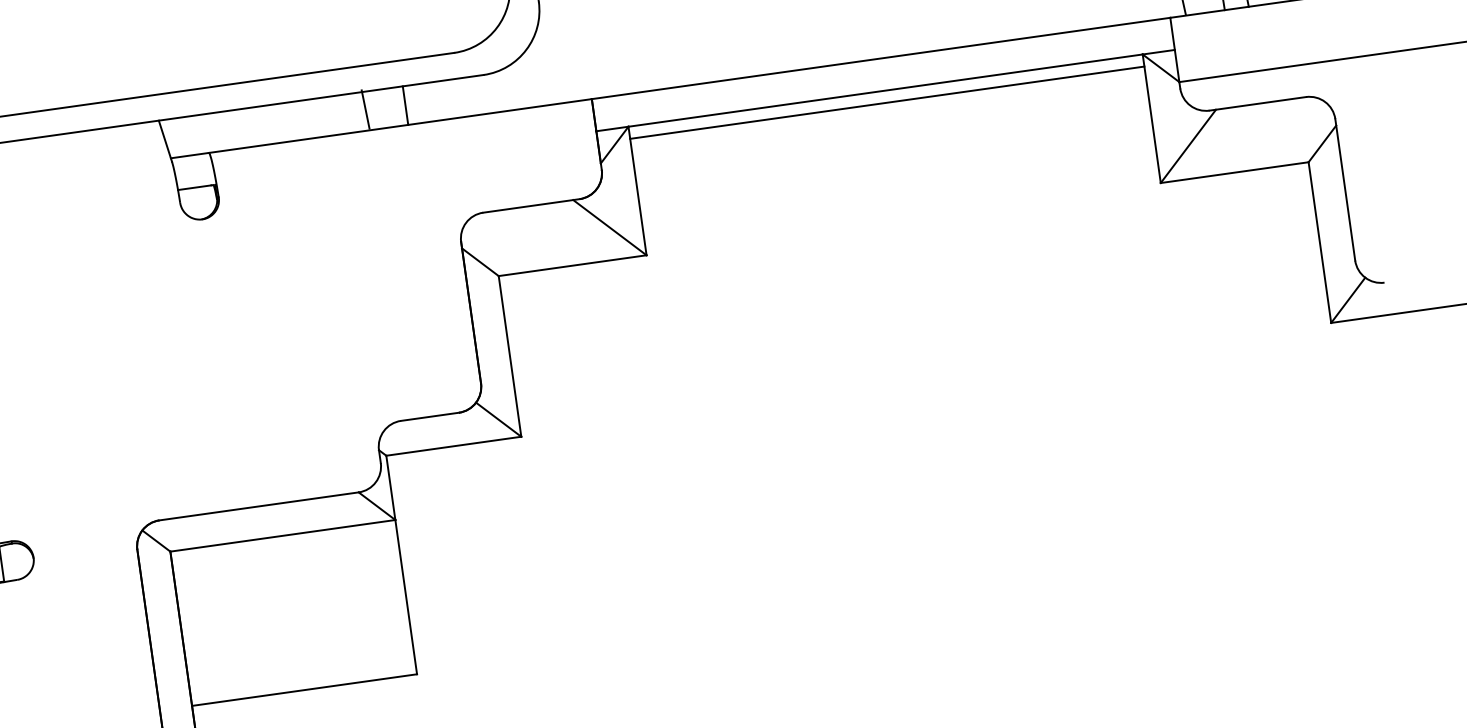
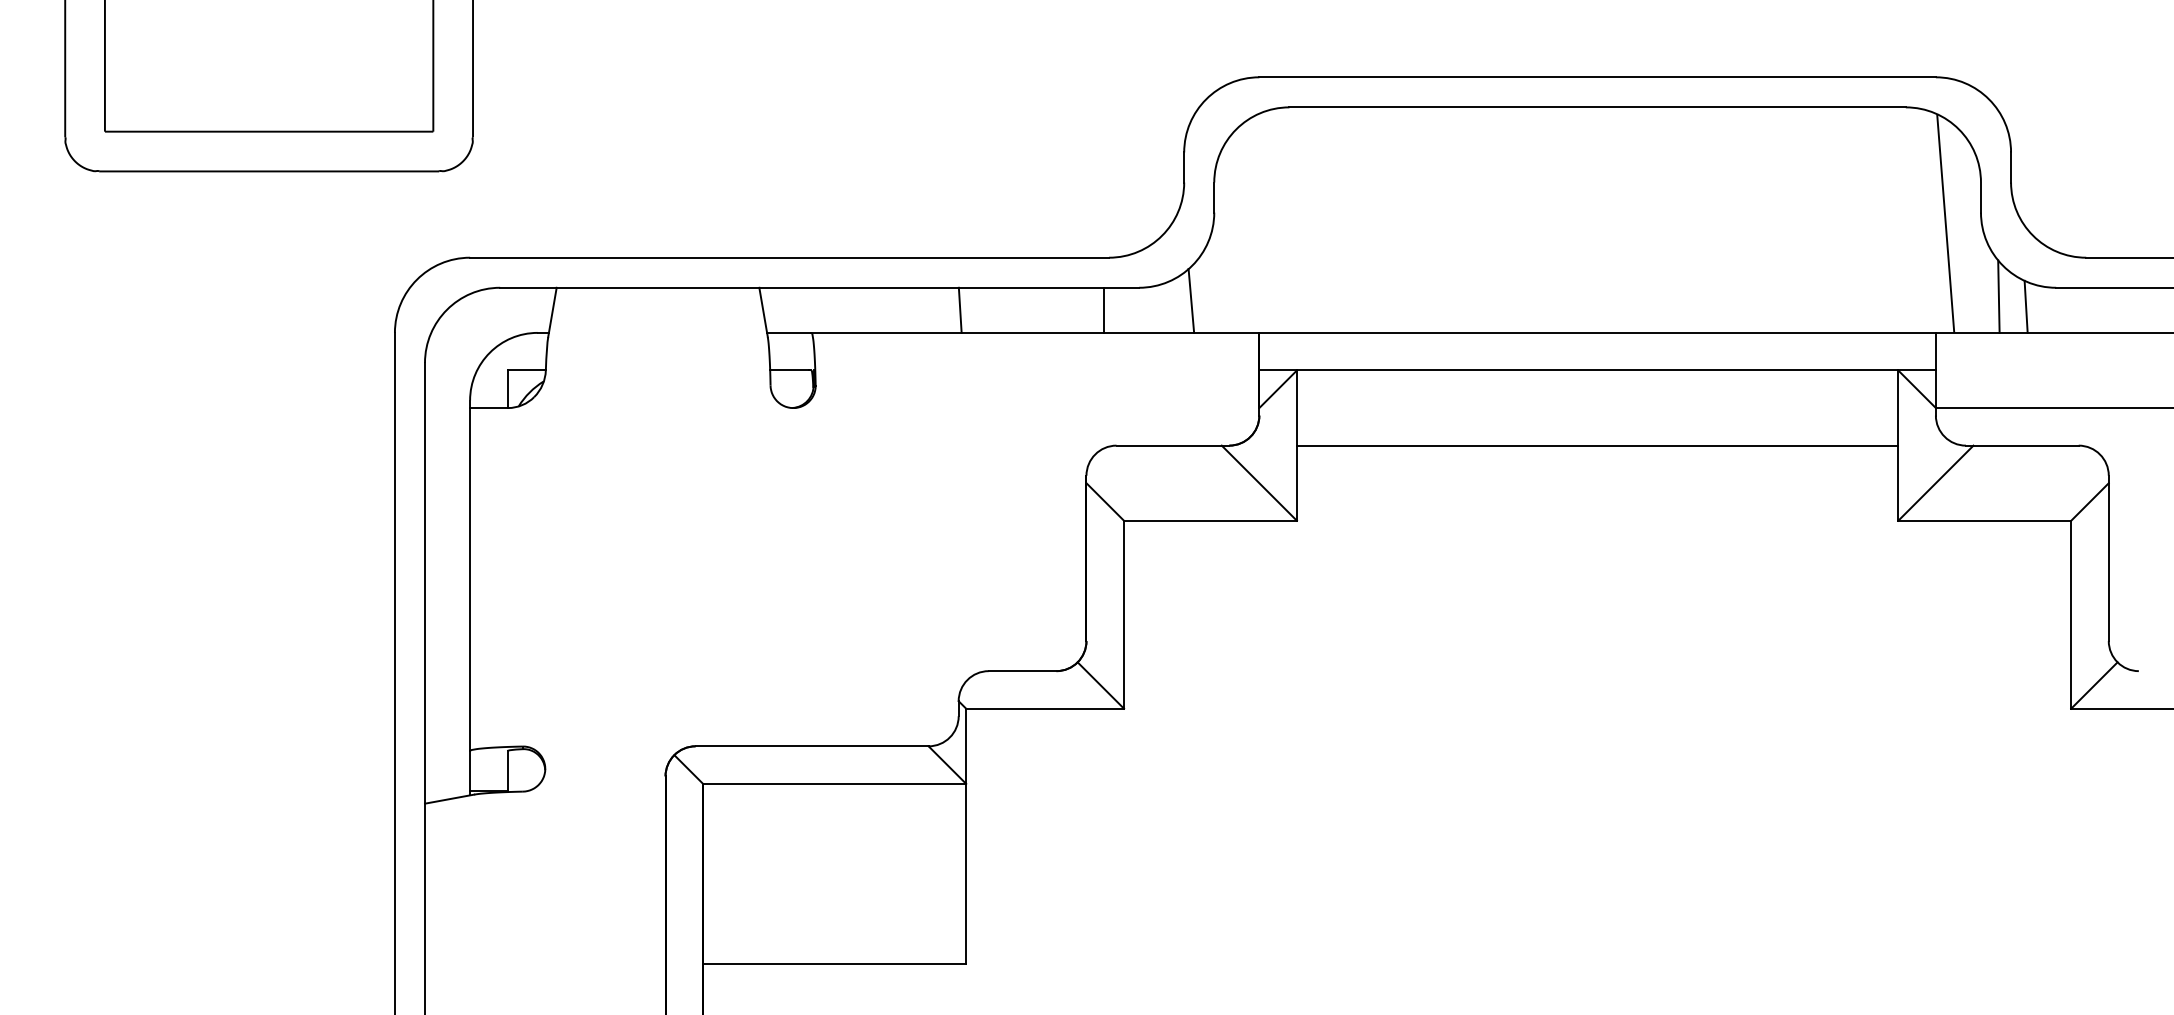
line: (529, 79) -> (1191, 300), added
line: (887, 102) -> (1597, 445), moved
line: (405, 104) -> (1103, 309), moved
line: (364, 108) -> (959, 309), moved

